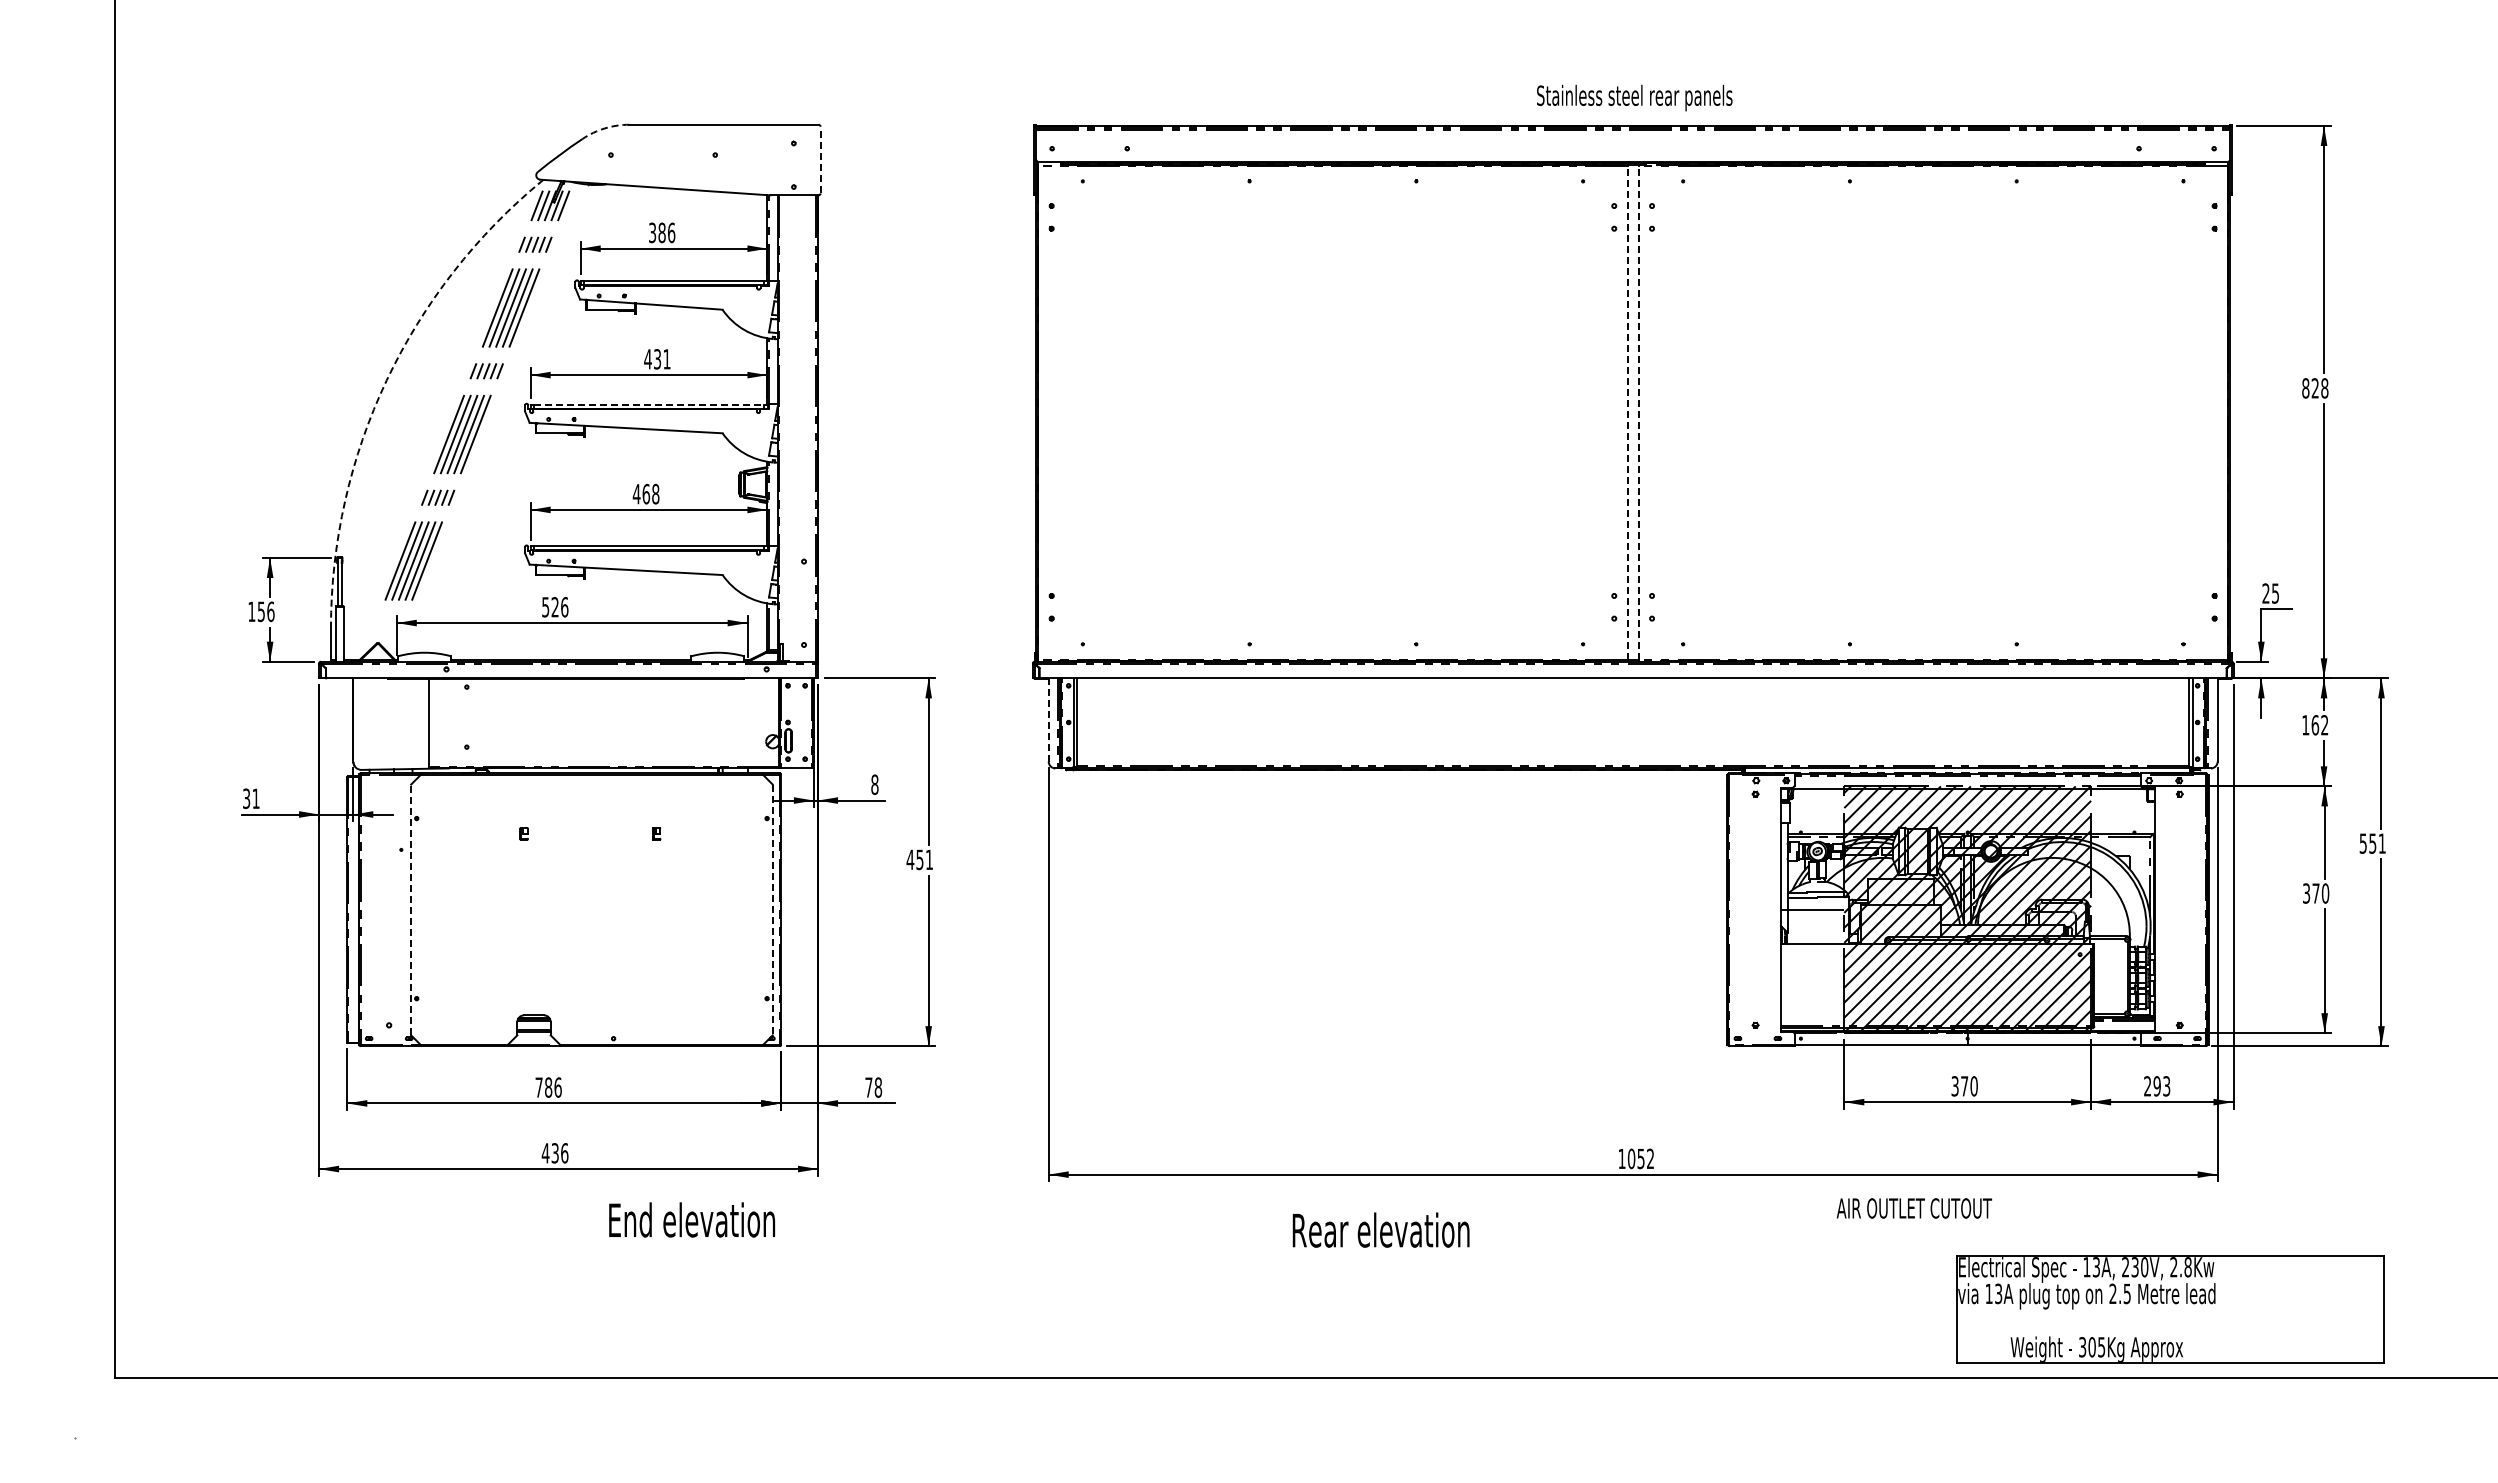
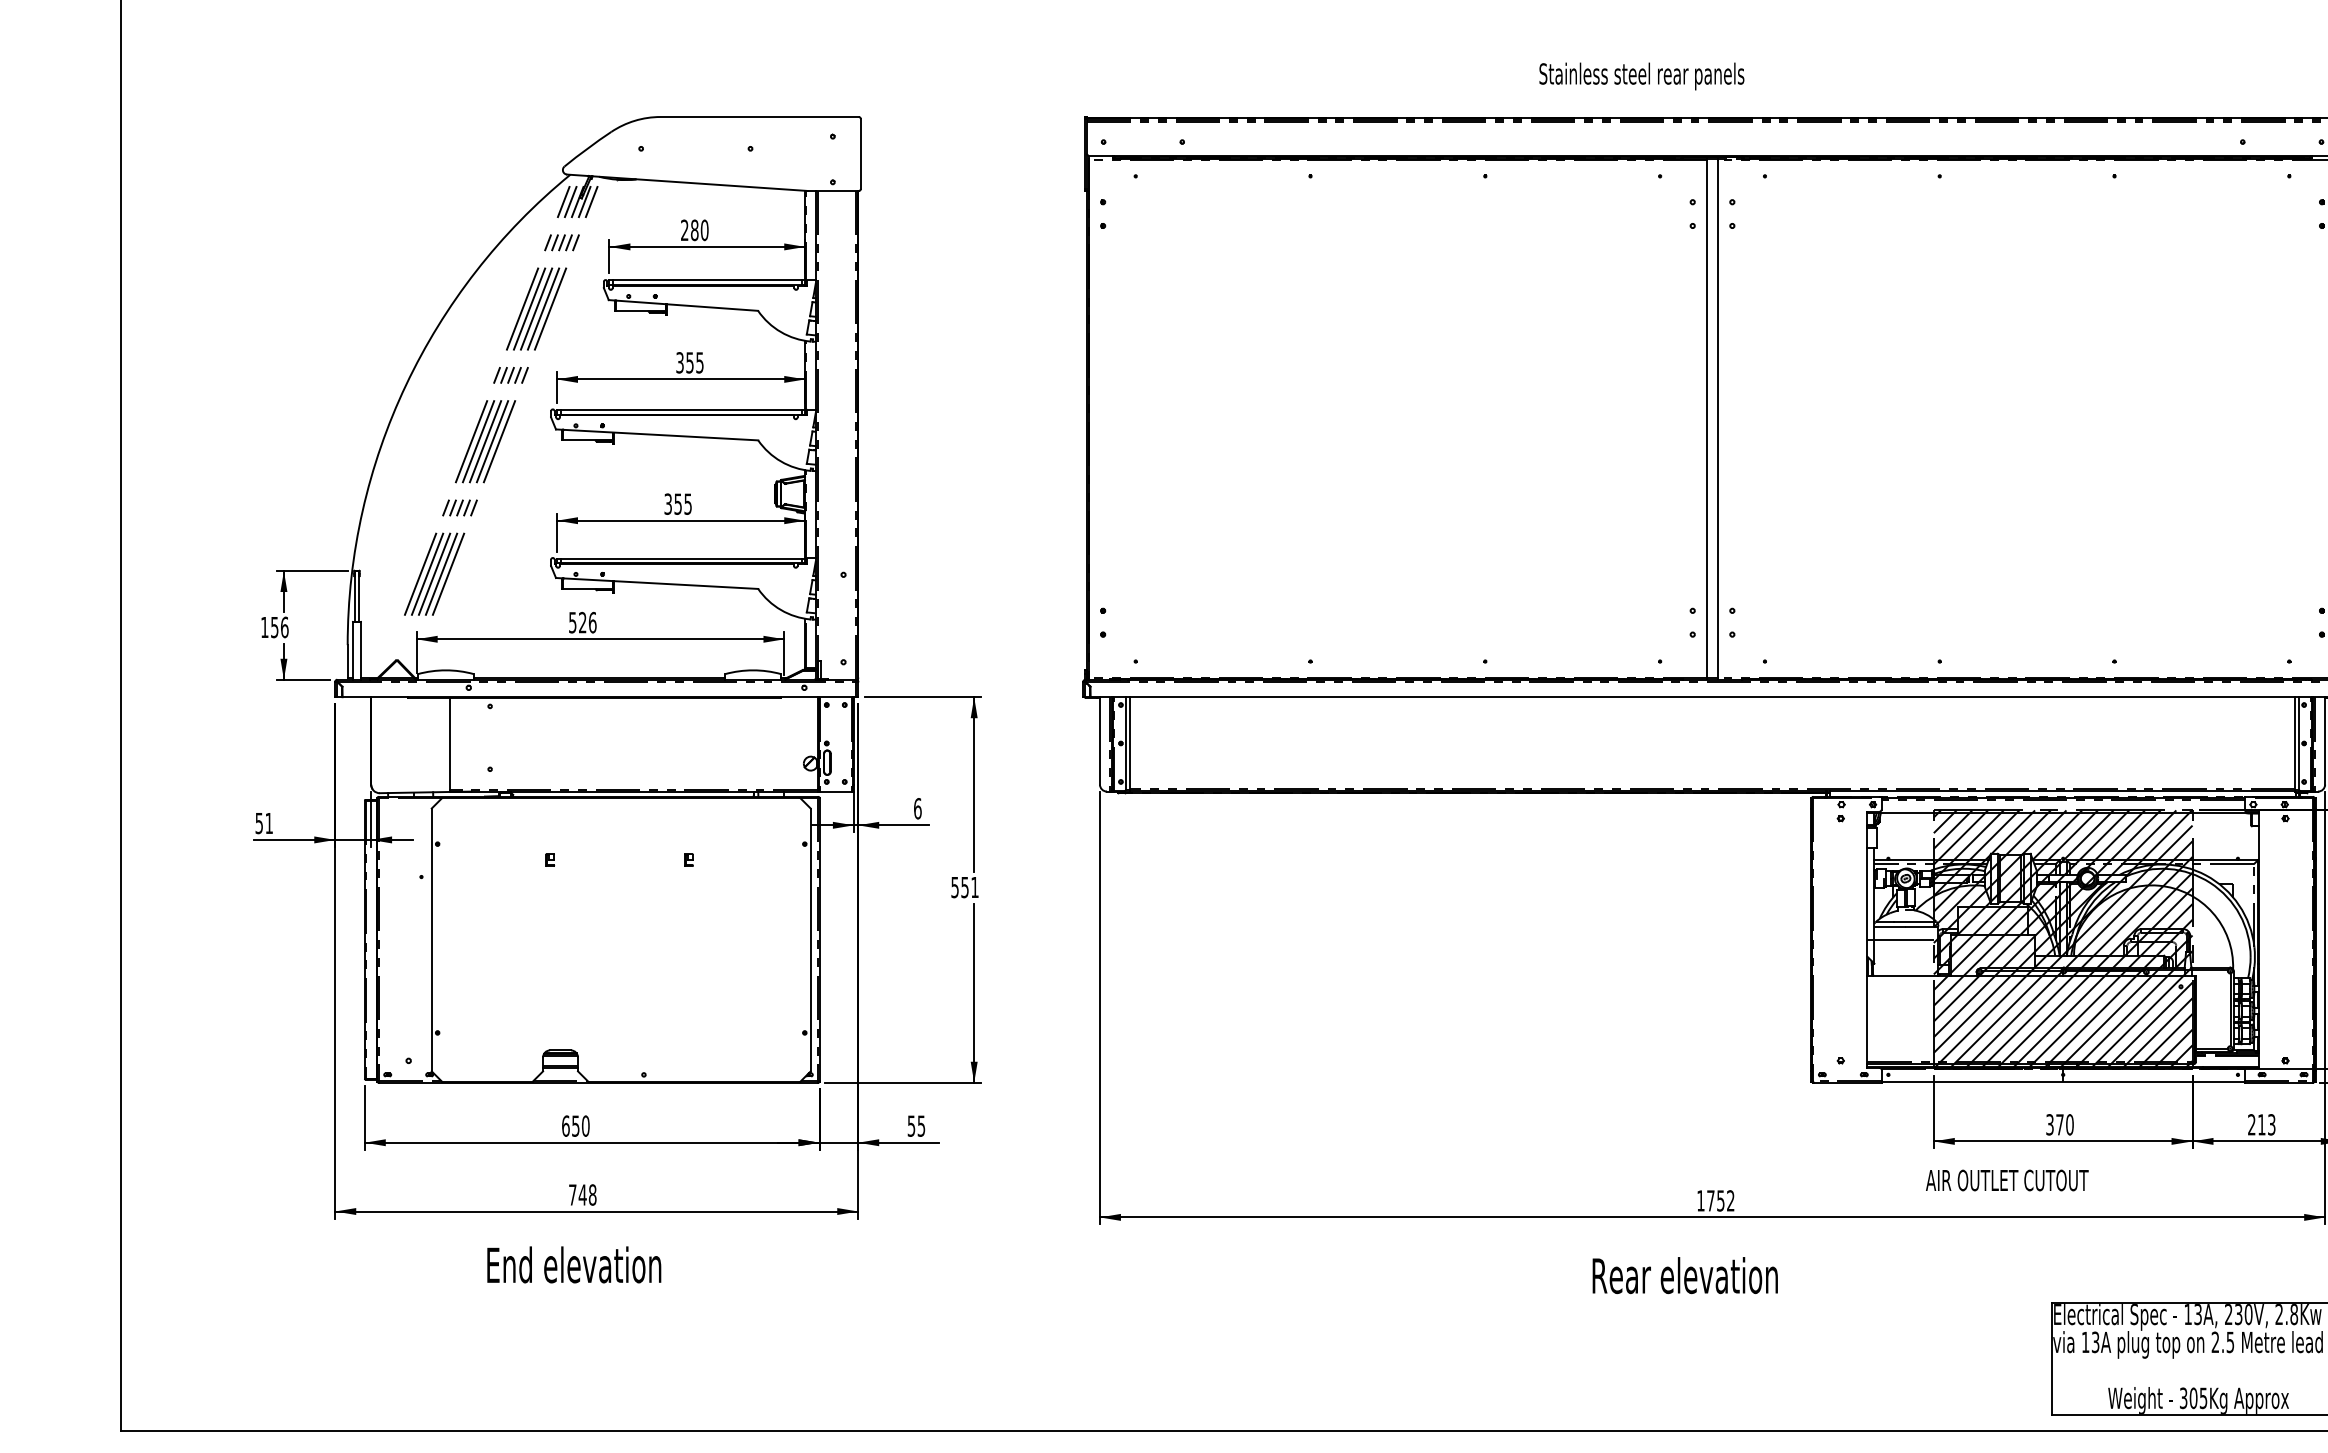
text: (1634, 97) -> (1641, 75), moved
arc: (604, 128) -> (634, 120), dashed -> solid
line: (820, 159) -> (860, 153), dashed -> solid
text: (662, 232) -> (695, 229), 386 -> 280
text: (657, 359) -> (689, 363), 431 -> 355
arc: (386, 380) -> (405, 385), dashed -> solid
line: (649, 404) -> (681, 410), dashed -> solid
line: (1627, 412) -> (1706, 418), dashed -> solid
line: (1638, 412) -> (1718, 418), dashed -> solid
text: (645, 493) -> (677, 503), 468 -> 355
line: (1048, 720) -> (1099, 741), dashed -> solid
text: (874, 784) -> (917, 808), 8 -> 6
text: (246, 797) -> (259, 822), 31 -> 51
text: (910, 859) -> (955, 887), 451 -> 551
line: (411, 909) -> (432, 939), dashed -> solid
line: (772, 910) -> (810, 940), dashed -> solid
text: (2156, 1086) -> (2261, 1124), 293 -> 213
text: (548, 1087) -> (575, 1126), 786 -> 650
text: (873, 1087) -> (916, 1126), 78 -> 55
text: (554, 1153) -> (582, 1195), 436 -> 748
text: (1631, 1158) -> (1710, 1200), 1052 -> 1752
text: (1913, 1208) -> (2006, 1180), moved
text: (692, 1219) -> (574, 1264), moved
text: (1380, 1229) -> (1684, 1274), moved

